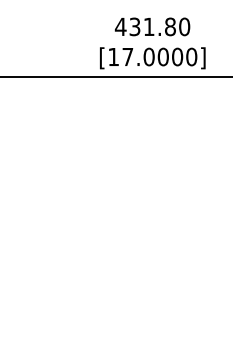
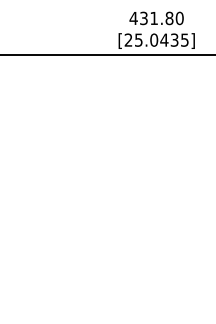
text: (152, 56) -> (156, 39), [17.0000] -> [25.0435]

